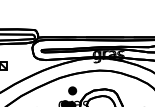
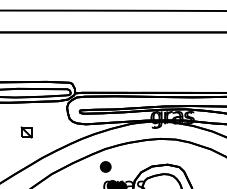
part: (72, 90) -> (105, 166), moved

